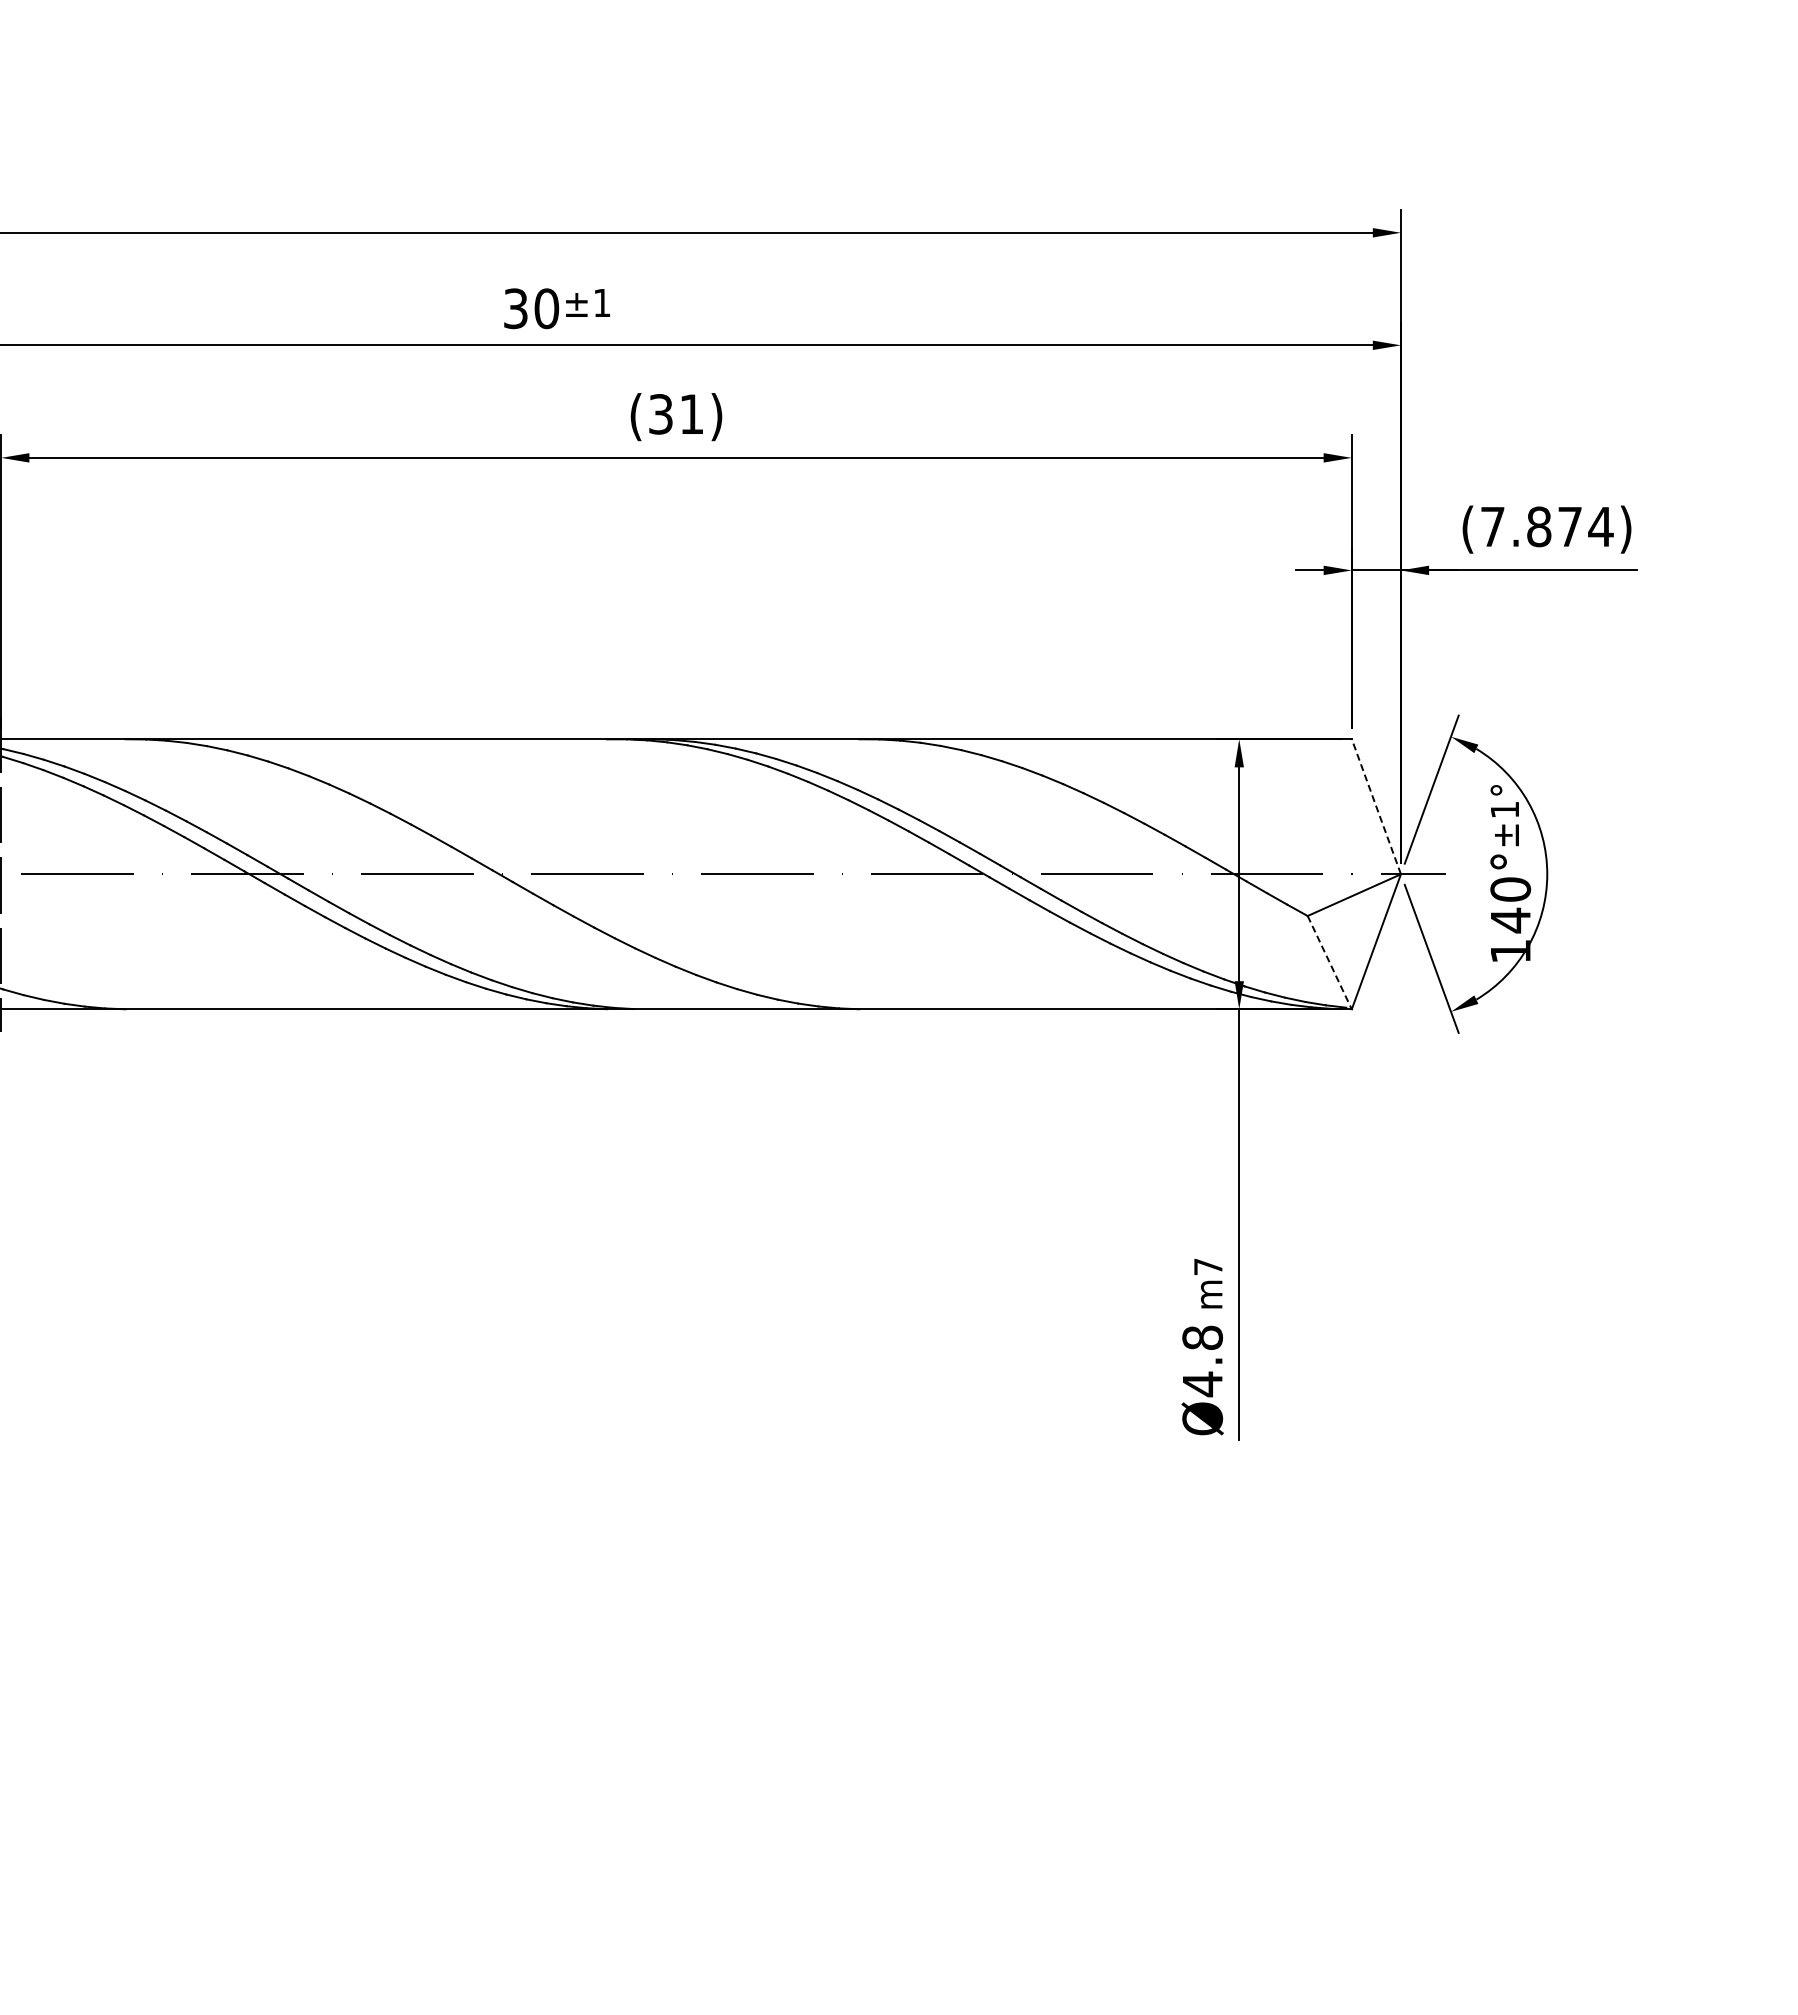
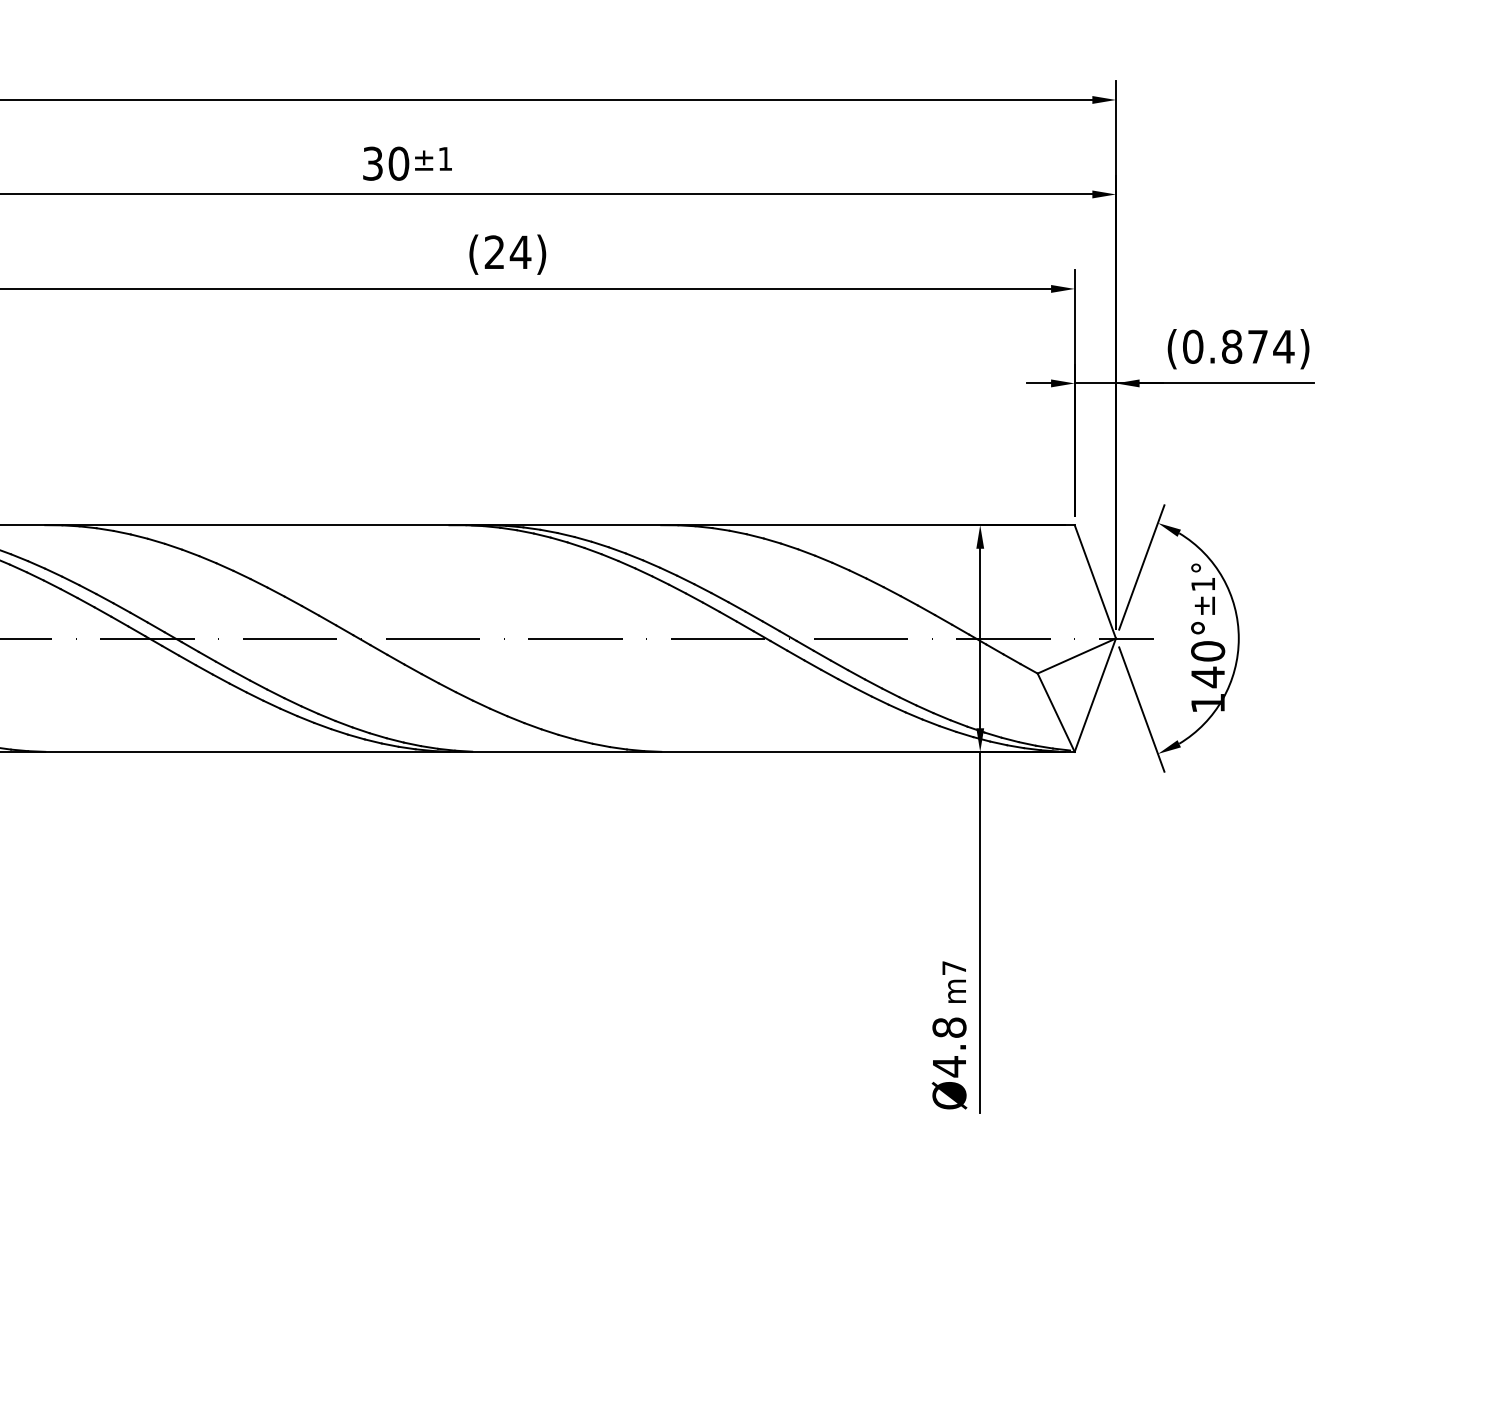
text: (676, 414) -> (507, 252), (31) -> (24)
text: (1492, 526) -> (1192, 346), (7.874) -> (0.874)
line: (1376, 806) -> (1095, 581), dashed -> solid
line: (1329, 962) -> (1055, 712), dashed -> solid

